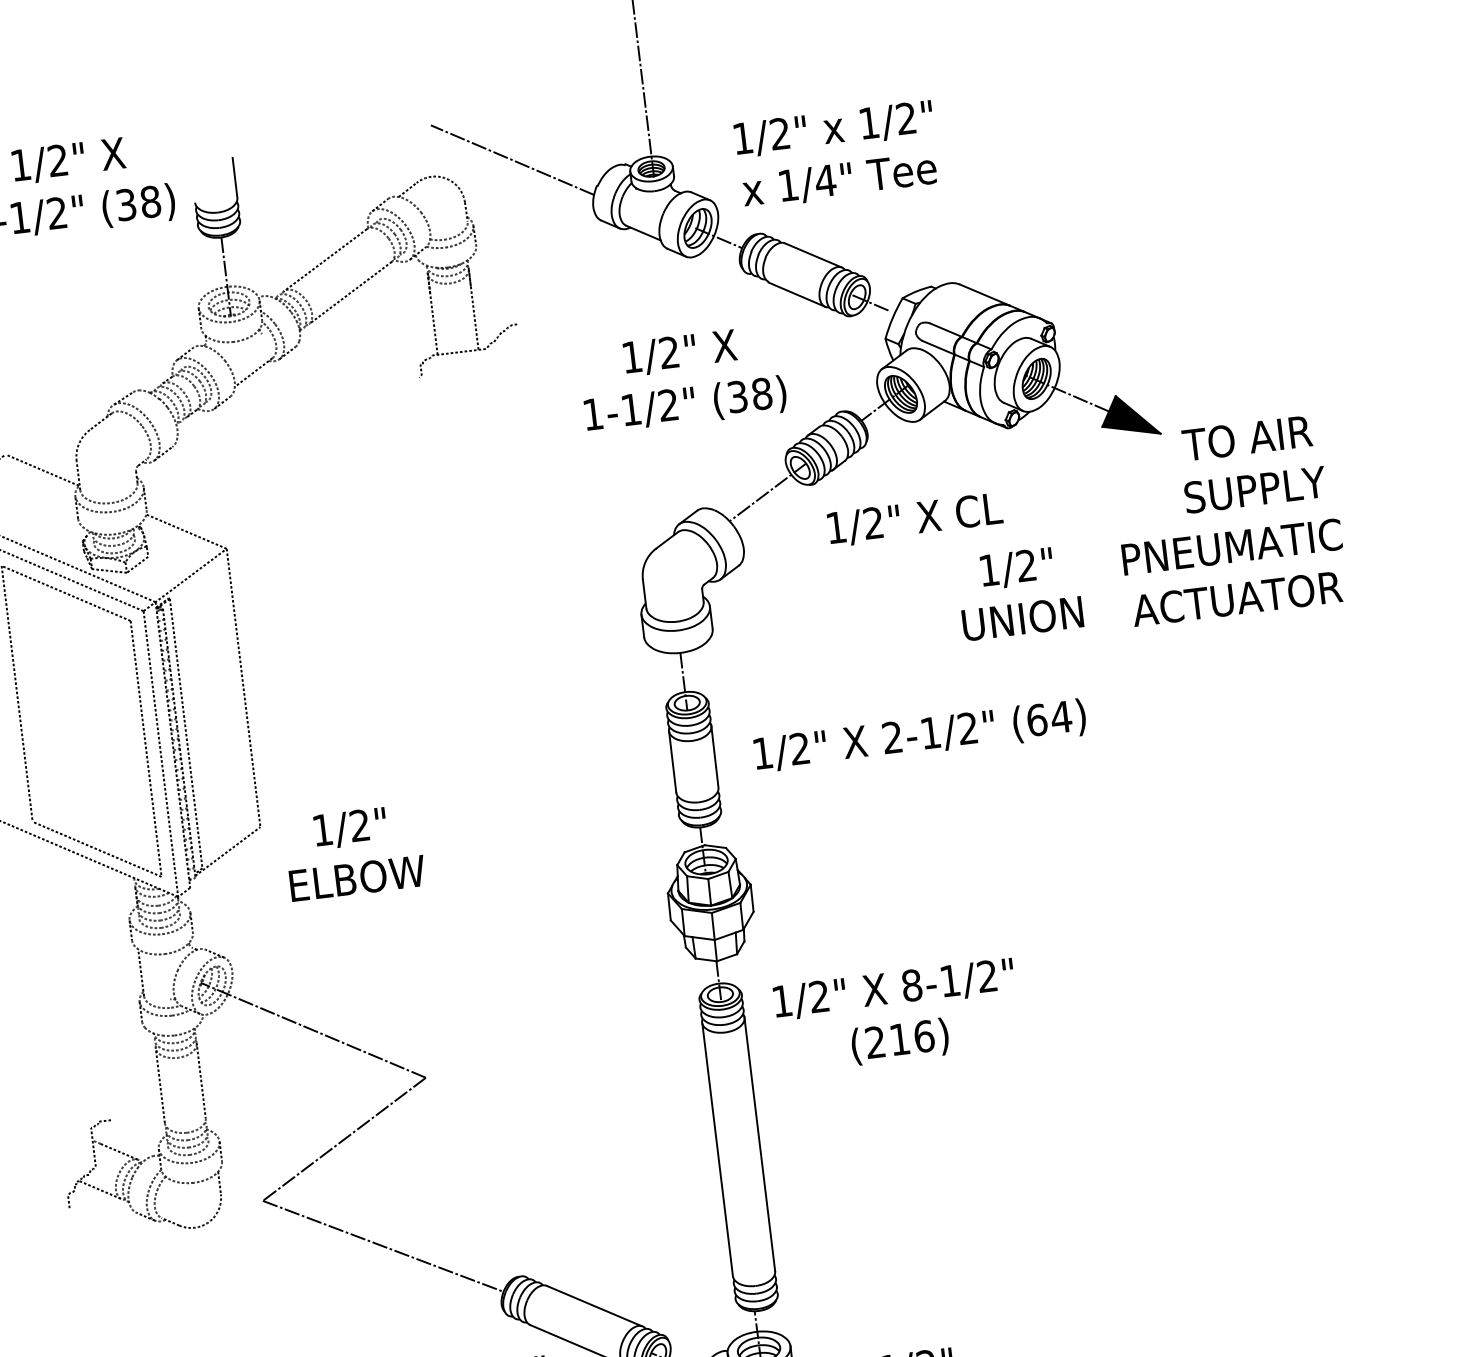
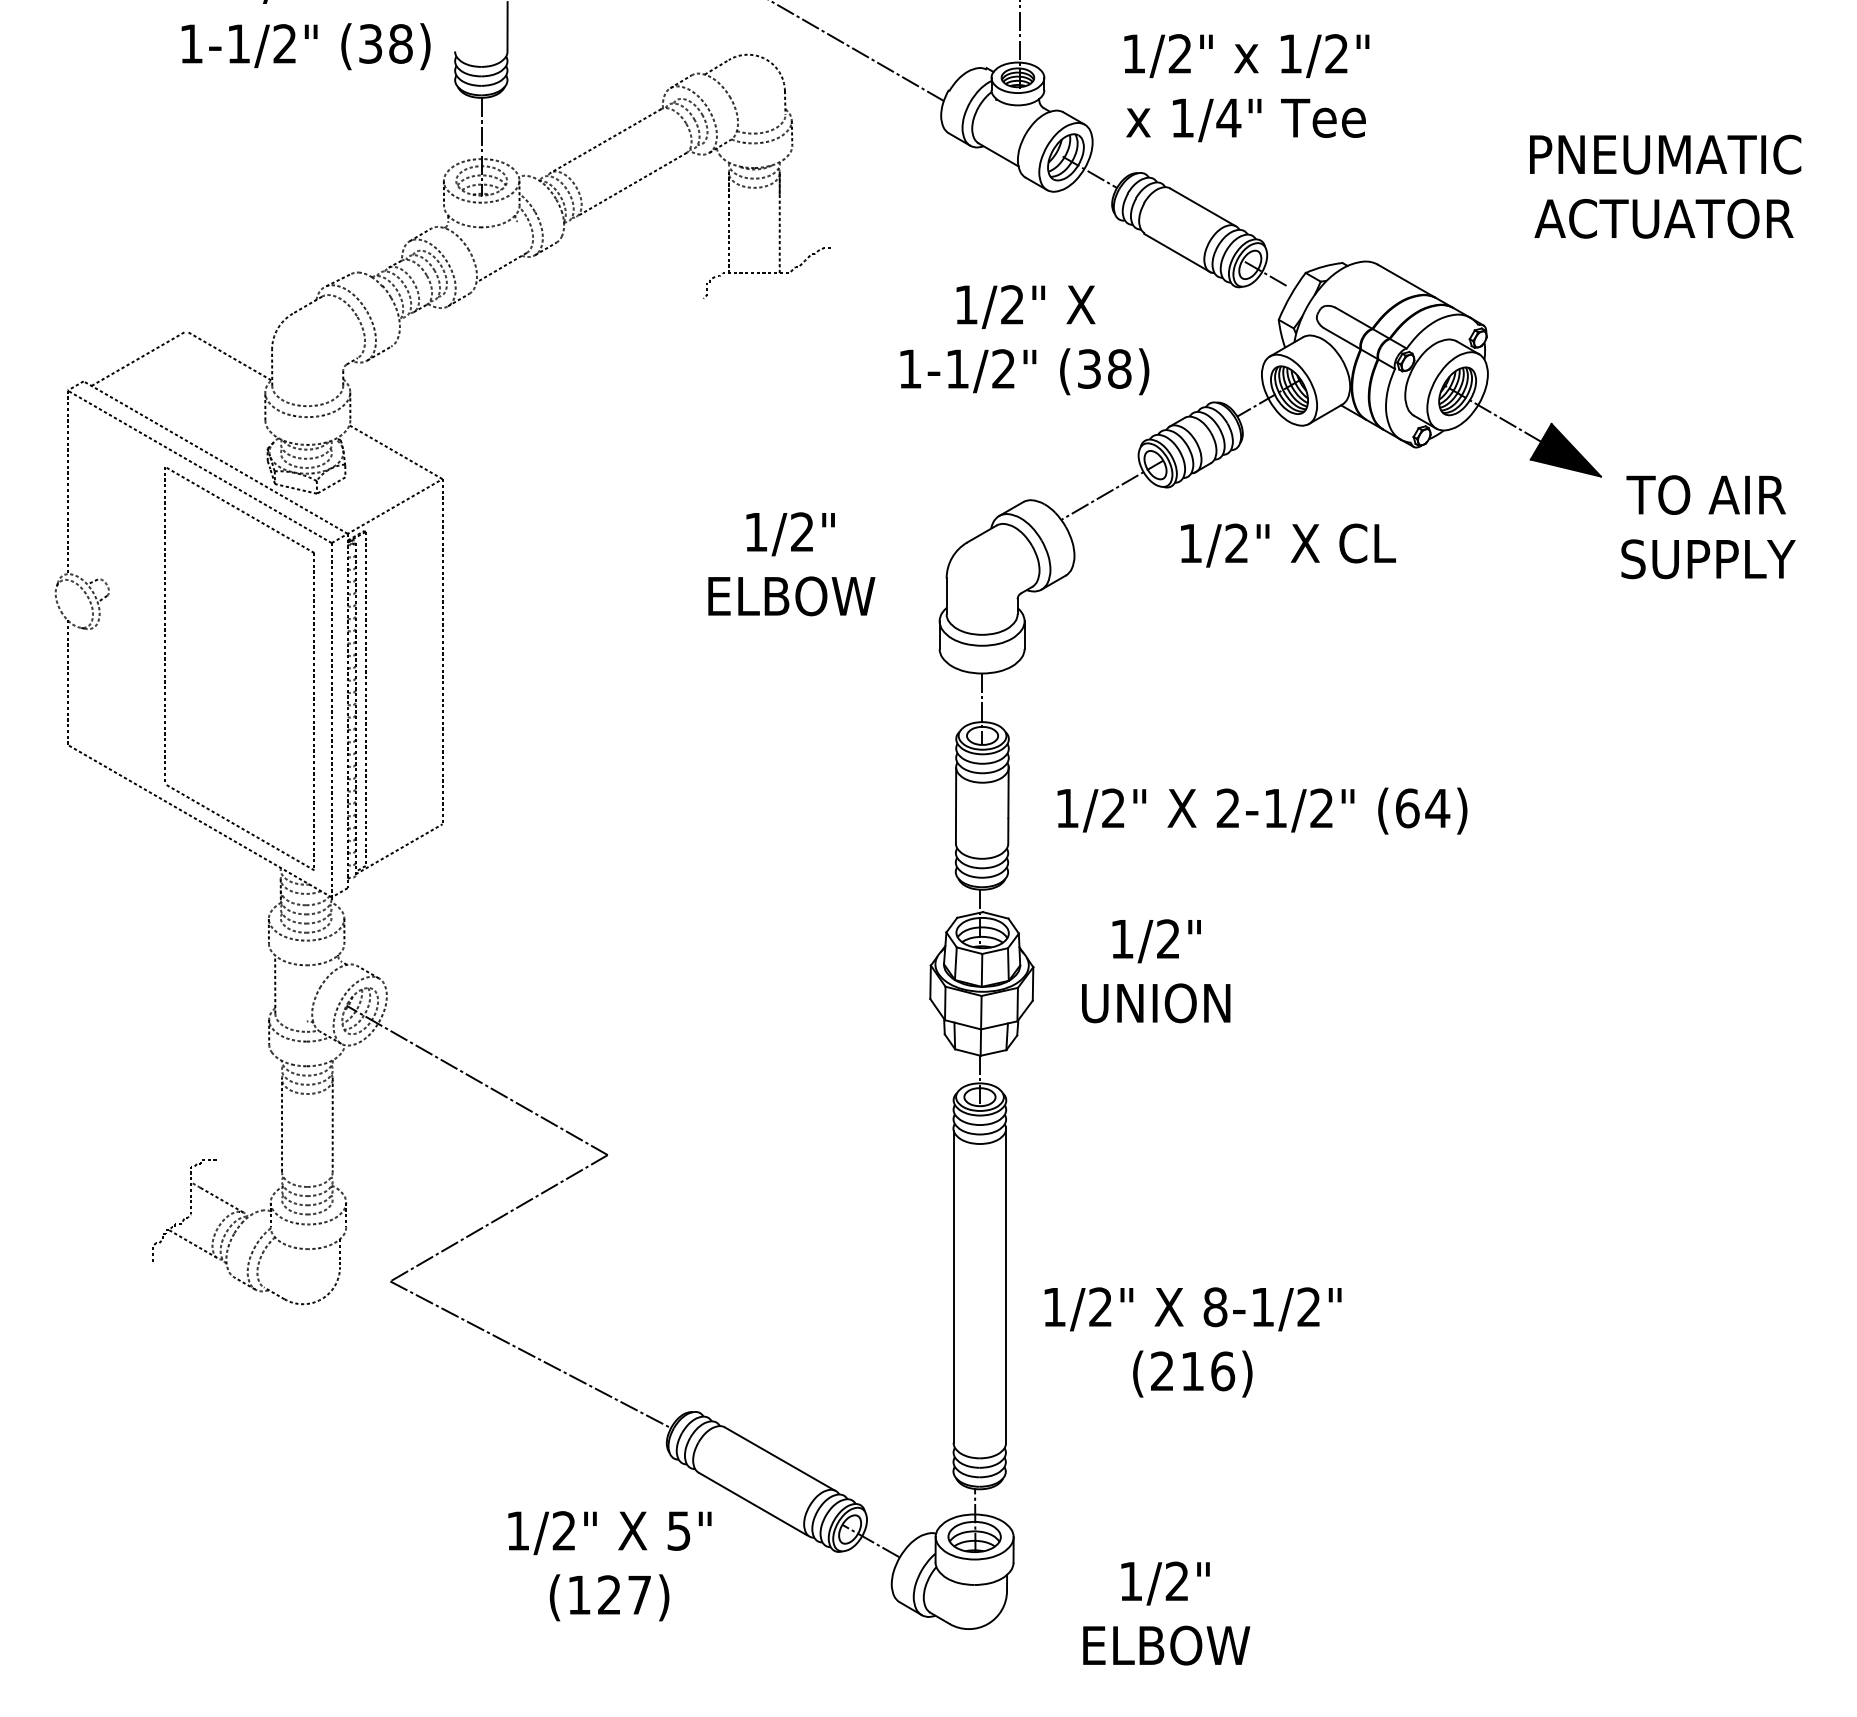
text: (1235, 572) -> (1665, 186), moved
text: (1019, 593) -> (1156, 971), moved
text: (354, 852) -> (791, 564), moved
text: (896, 1016) -> (1192, 1342), moved

